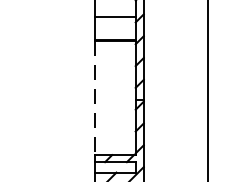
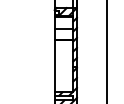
line: (94, 98) -> (54, 66), dashed -> solid

